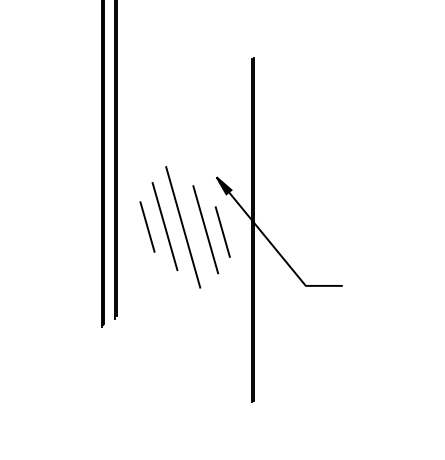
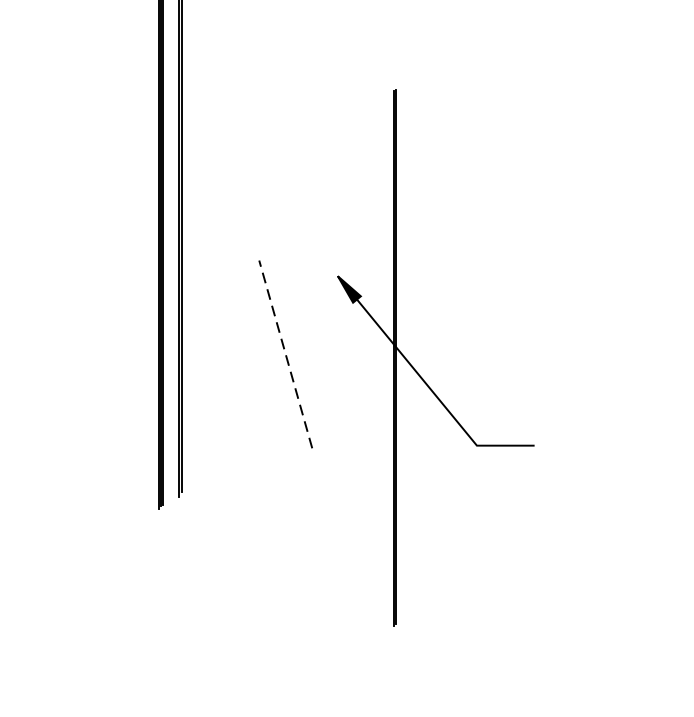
line: (147, 226) -> (230, 353), removed
line: (164, 226) -> (256, 353), removed
line: (183, 227) -> (286, 354), solid -> dashed
line: (205, 229) -> (320, 357), removed
line: (222, 231) -> (347, 360), removed

